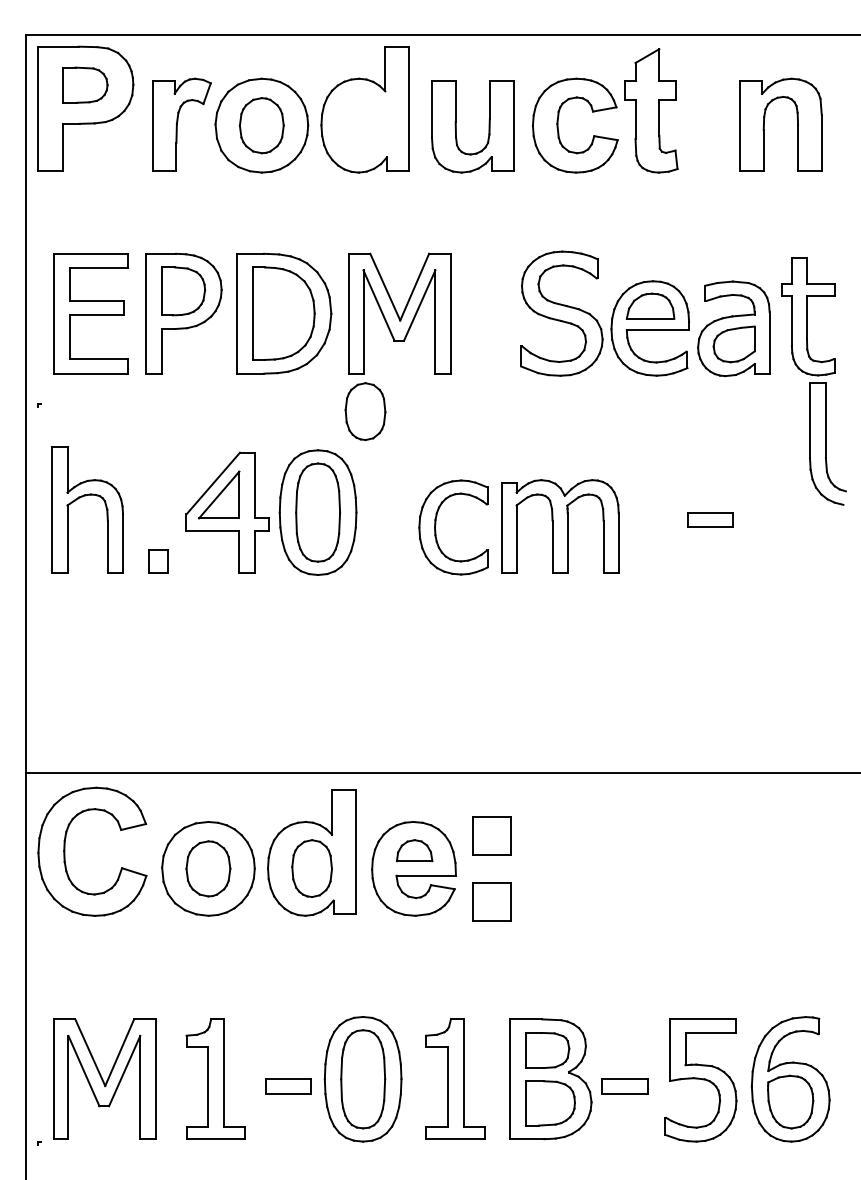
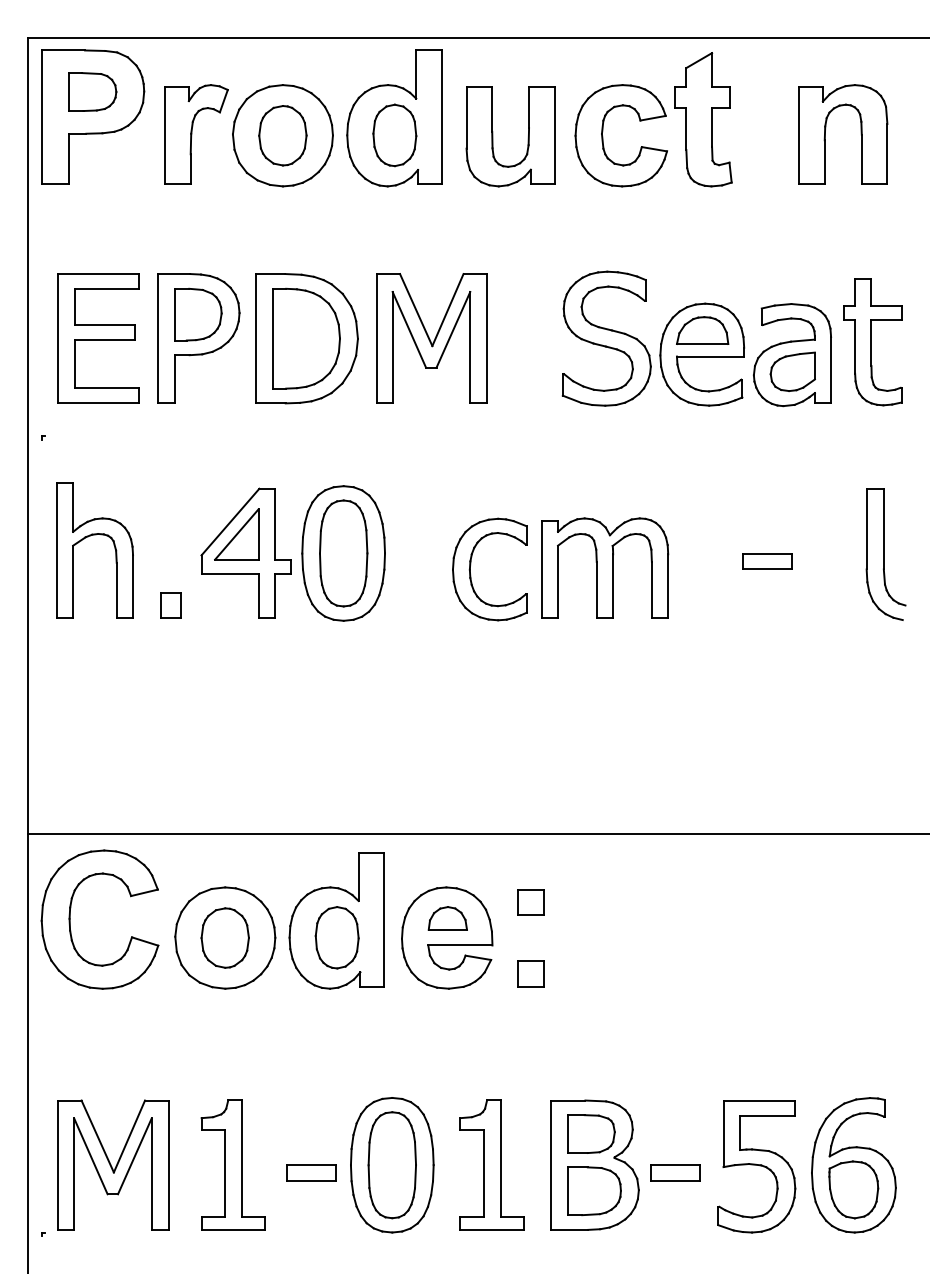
part: (365, 411) -> (394, 135), moved
part: (827, 444) -> (885, 554), moved
part: (491, 835) -> (530, 902), size x0.62
part: (491, 901) -> (530, 973), size x0.62

